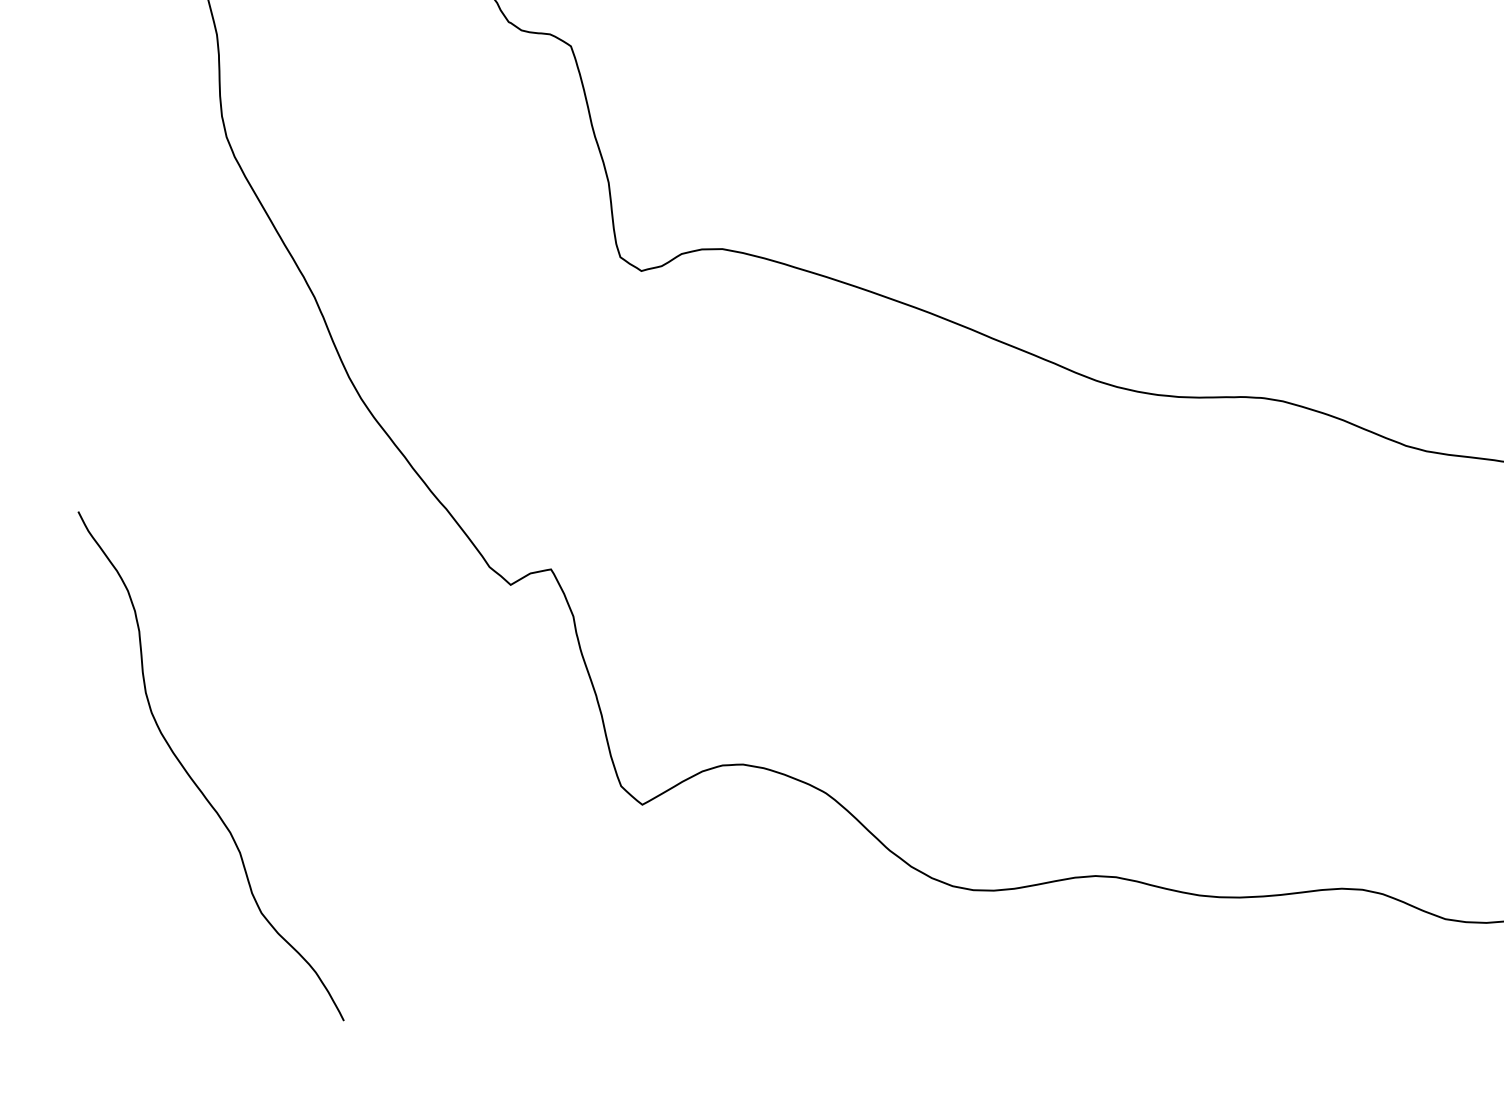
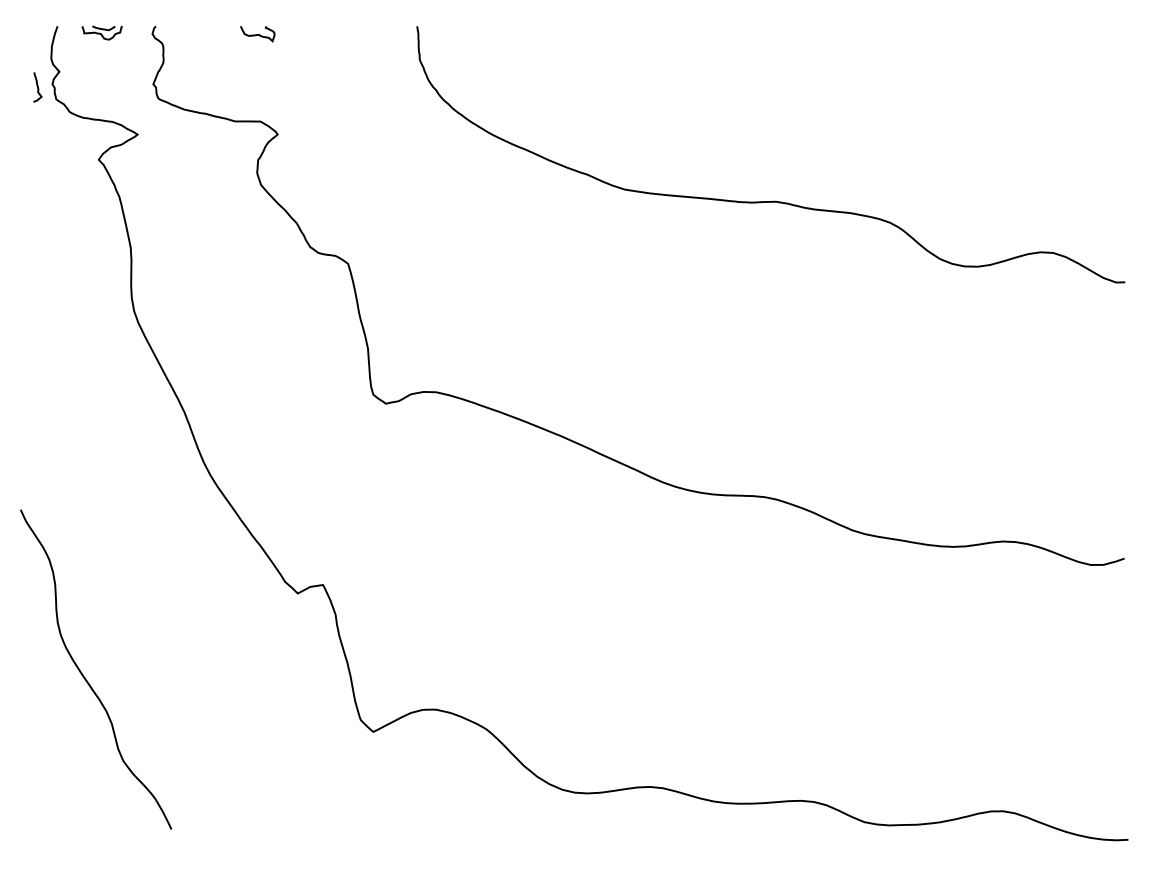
curve: (194, 779) -> (85, 677), moved

